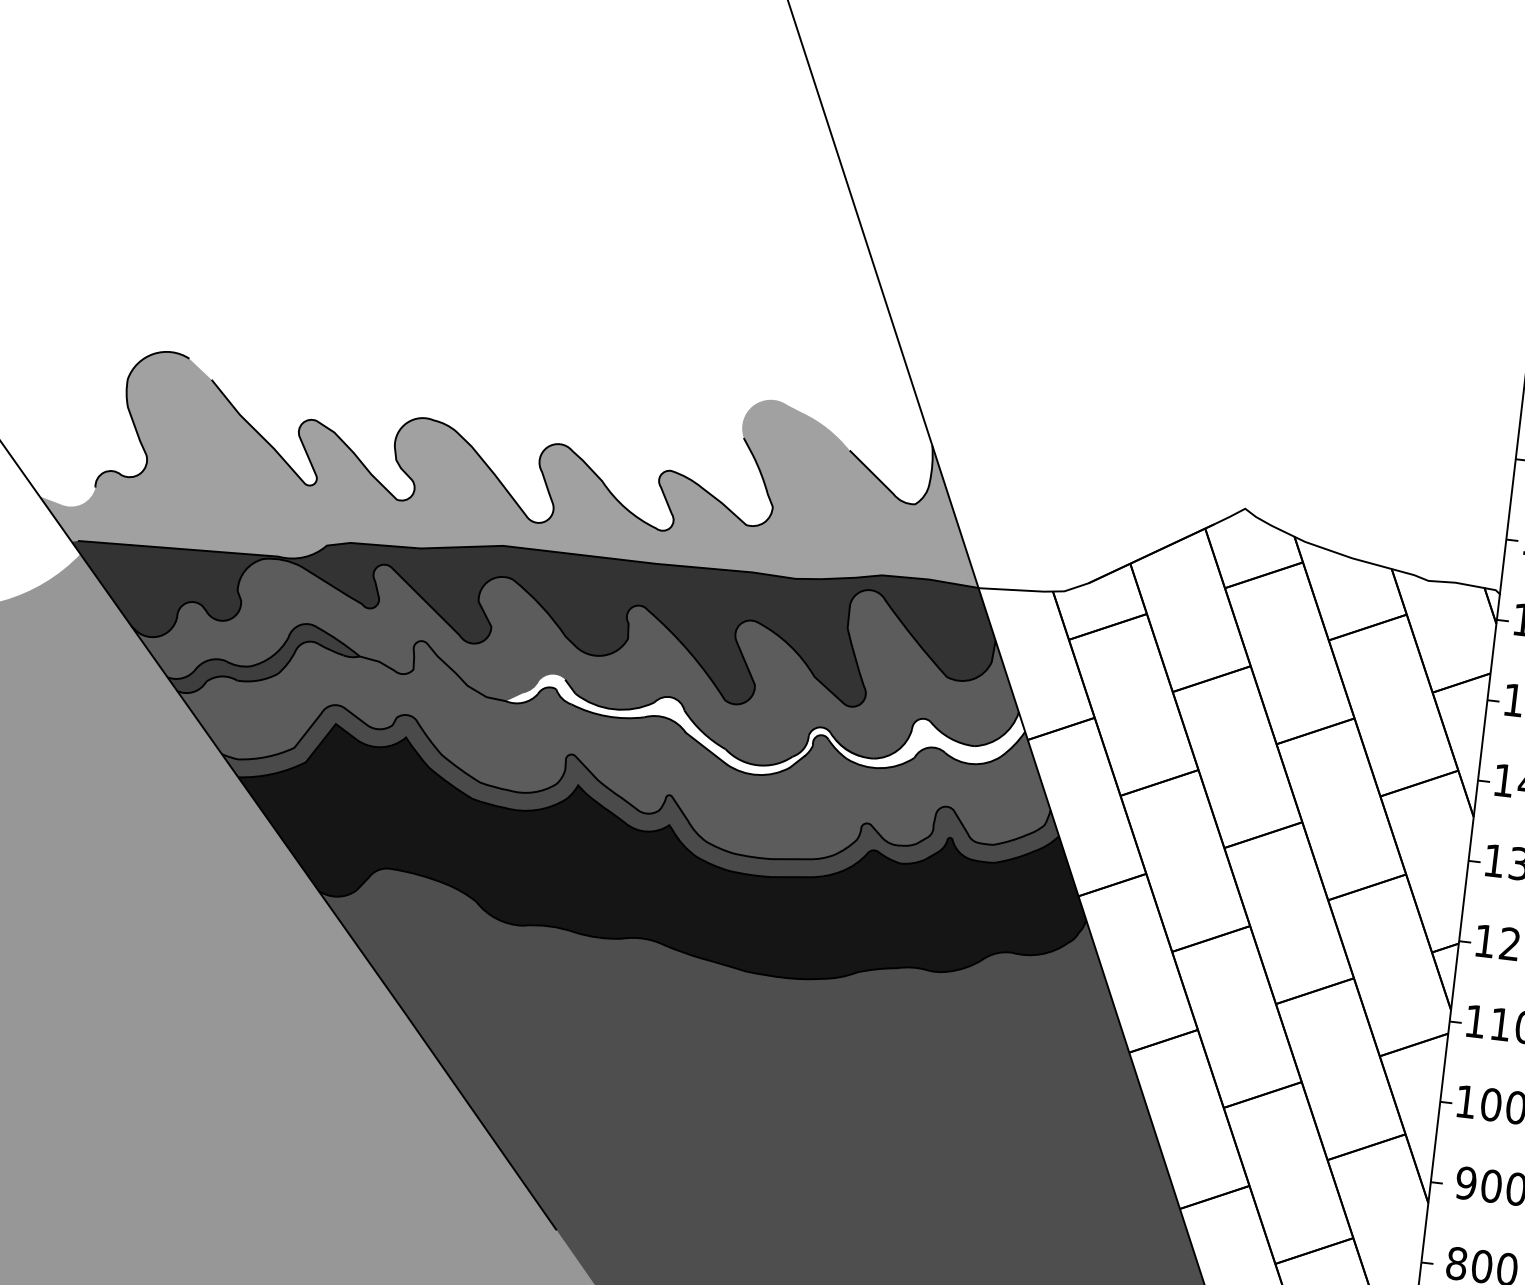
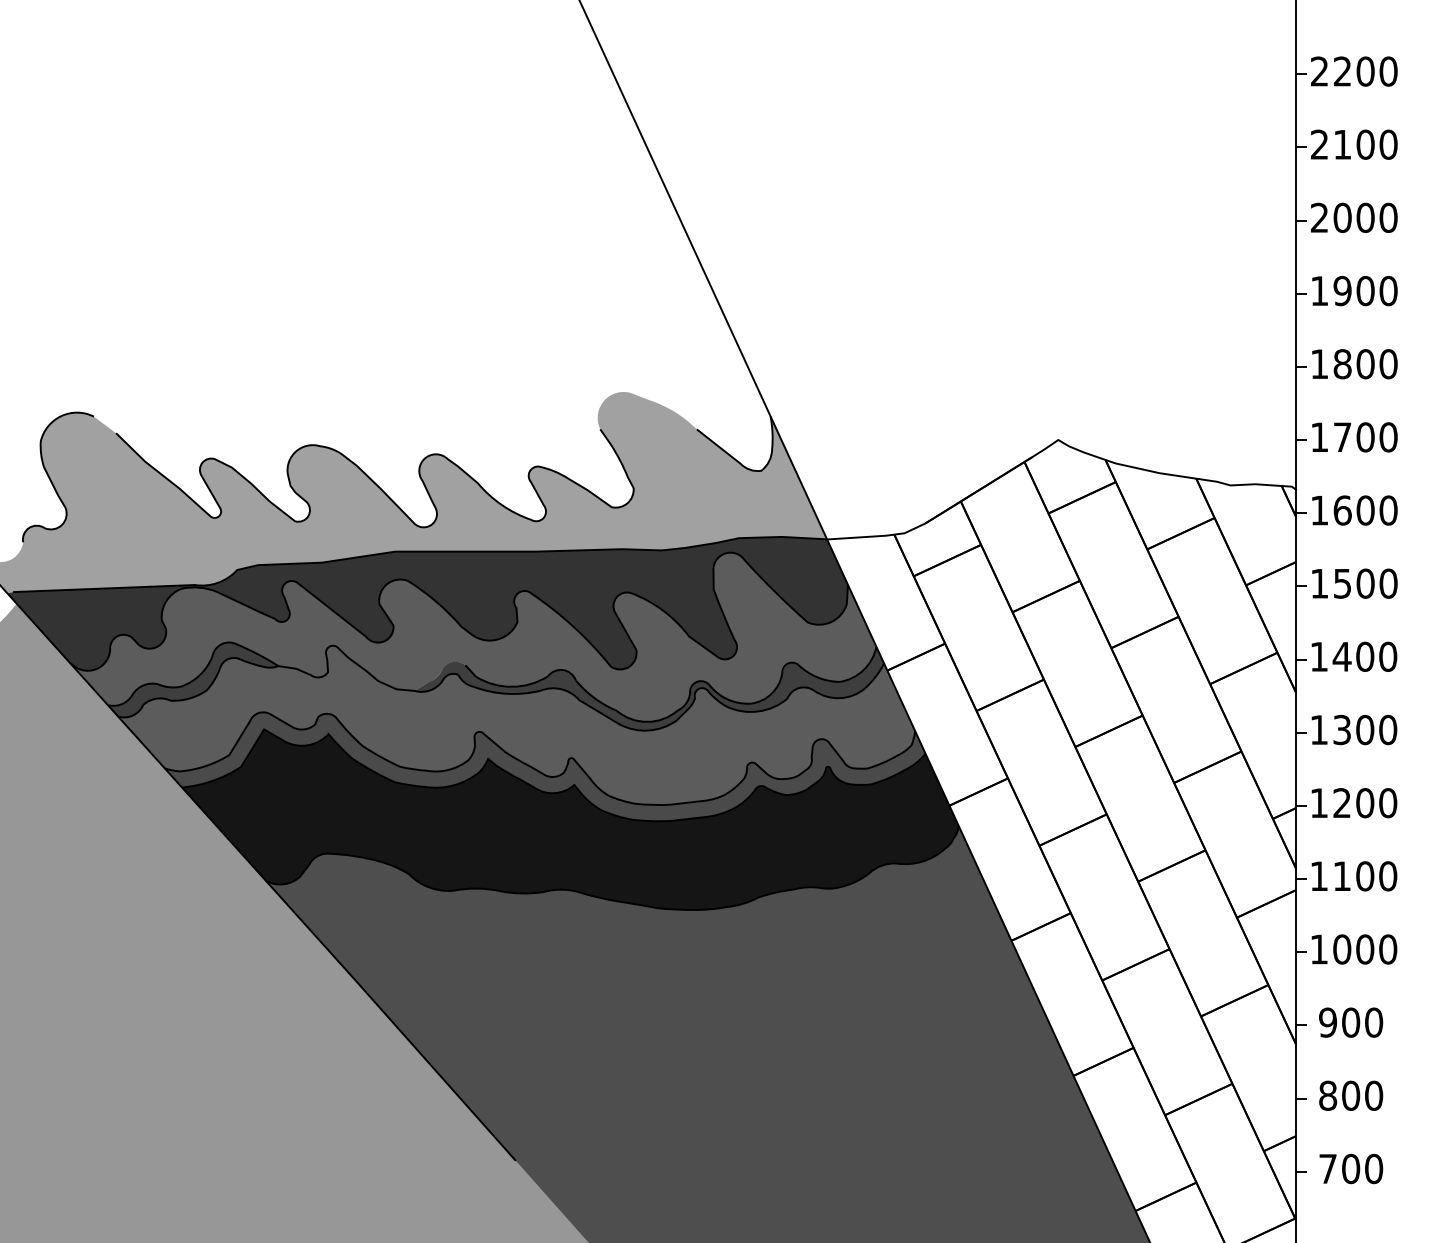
fill: (764, 728) -> (649, 688), added

